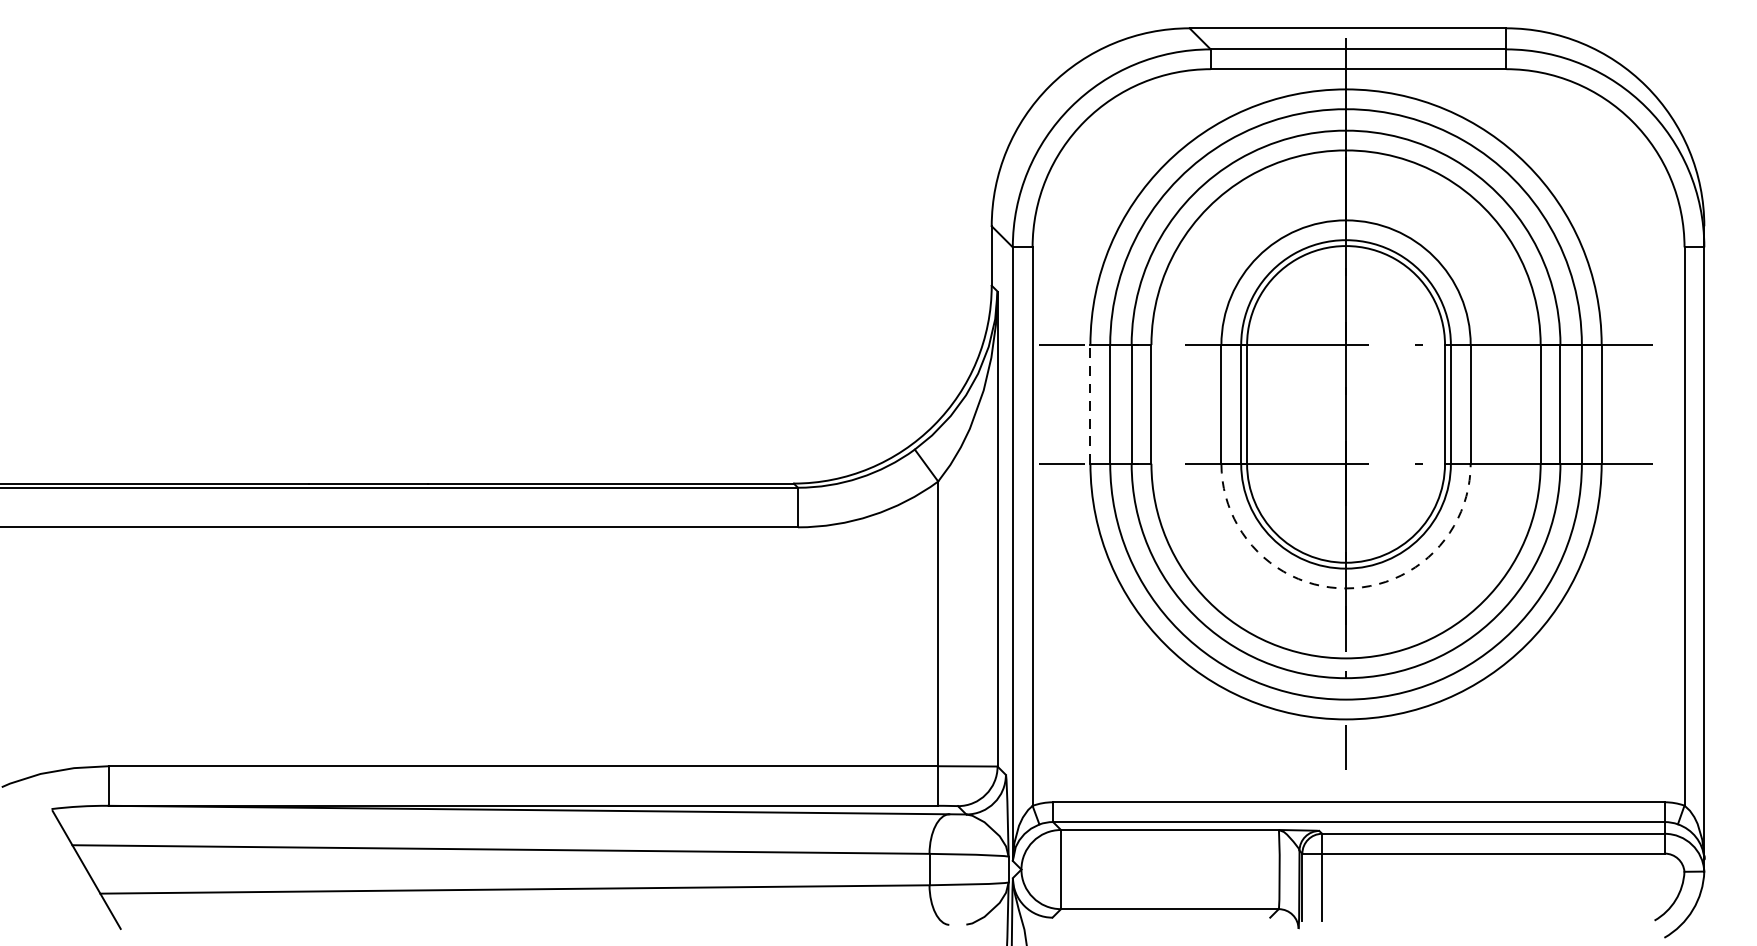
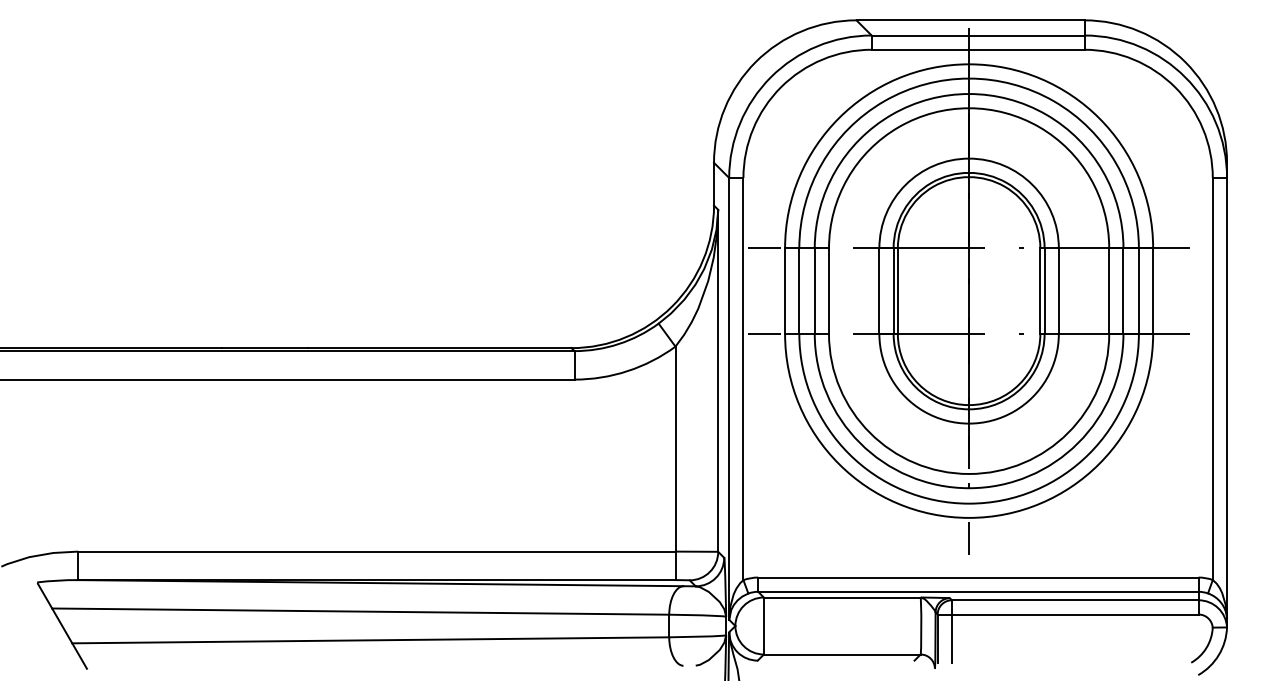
line: (1091, 404) -> (785, 291), dashed -> solid
arc: (1346, 588) -> (969, 423), dashed -> solid

